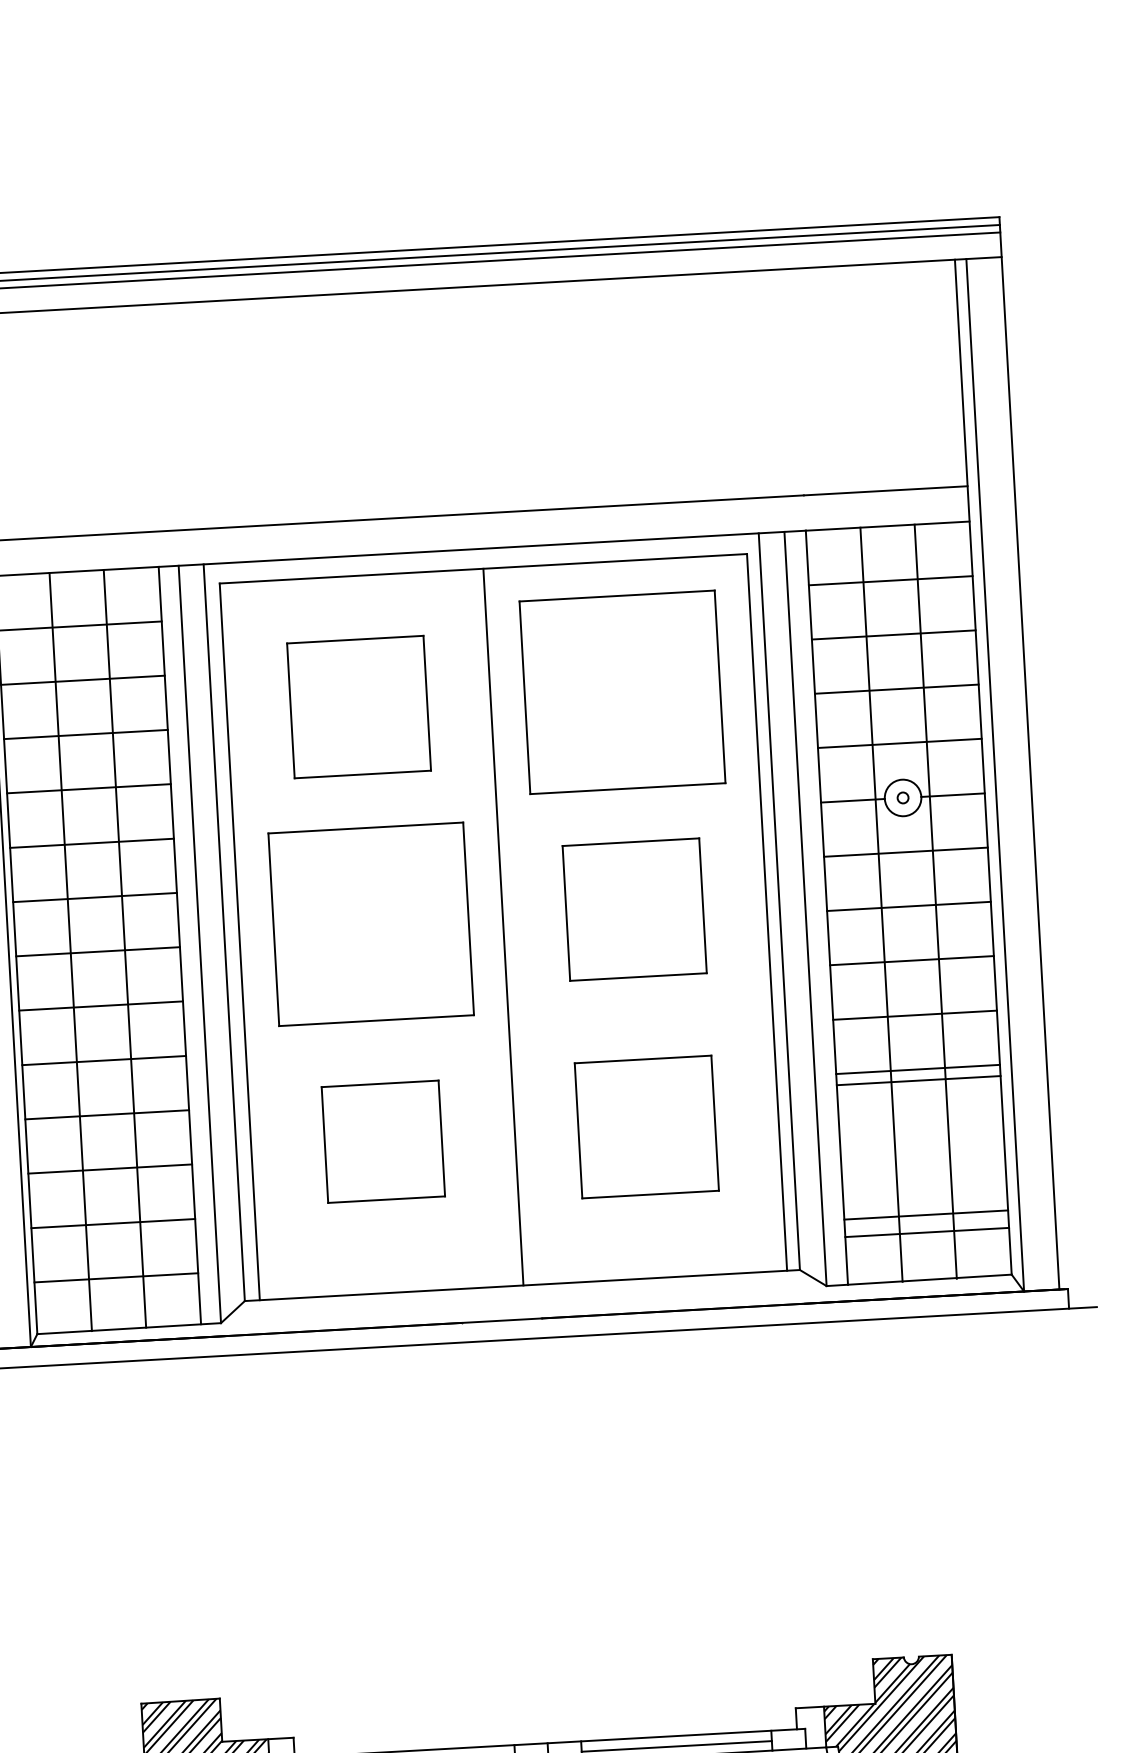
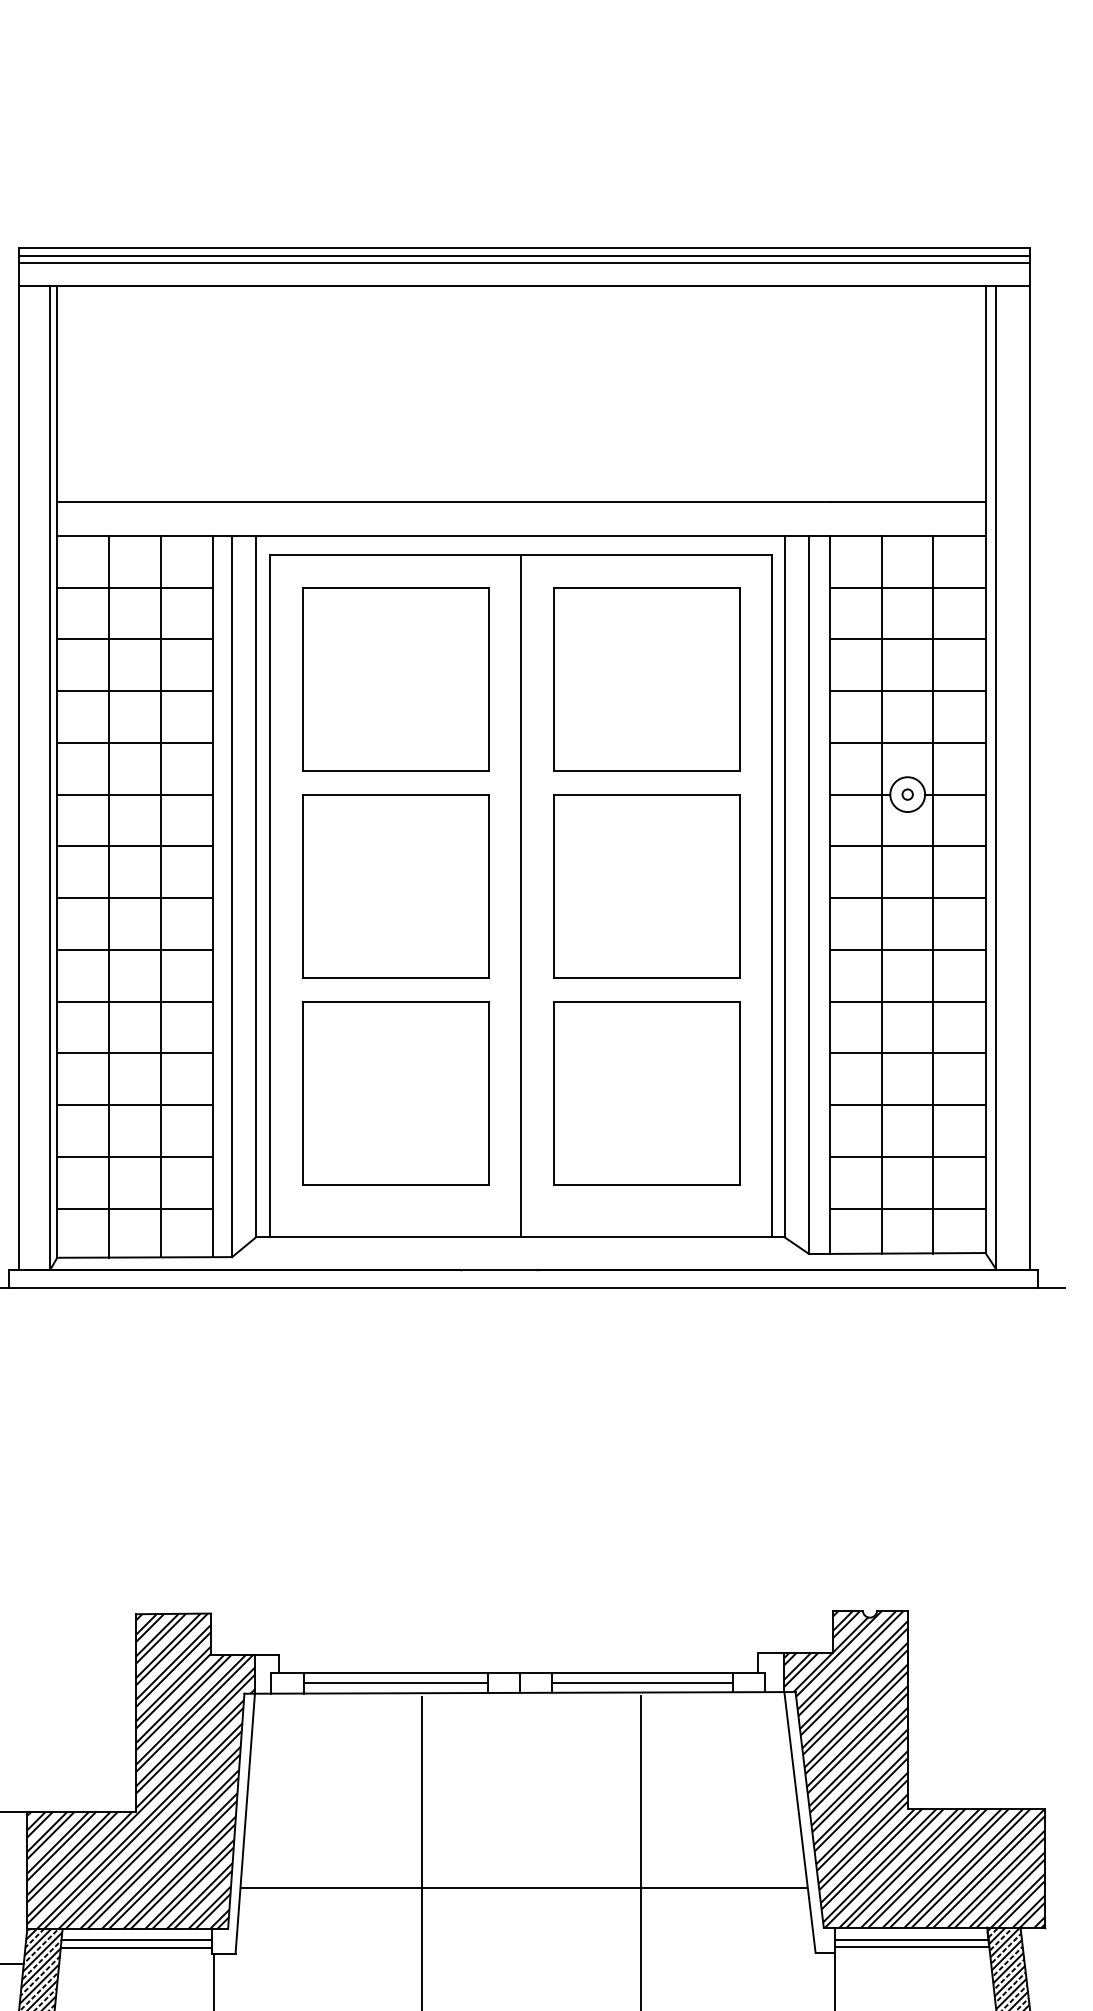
part: (358, 707) -> (395, 679), size x1.43
part: (634, 909) -> (646, 886), size x1.43
line: (918, 1080) -> (907, 1104), moved
part: (646, 1127) -> (646, 1093), size x1.43
part: (382, 1141) -> (395, 1093), size x1.67
line: (926, 1214) -> (907, 1156), moved

